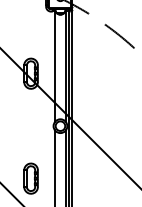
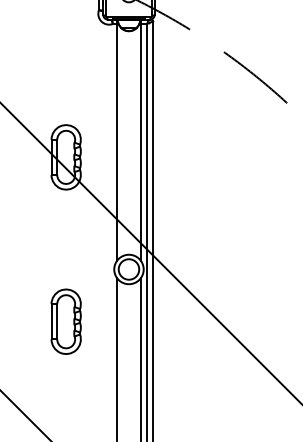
part: (30, 178) -> (64, 321), moved

